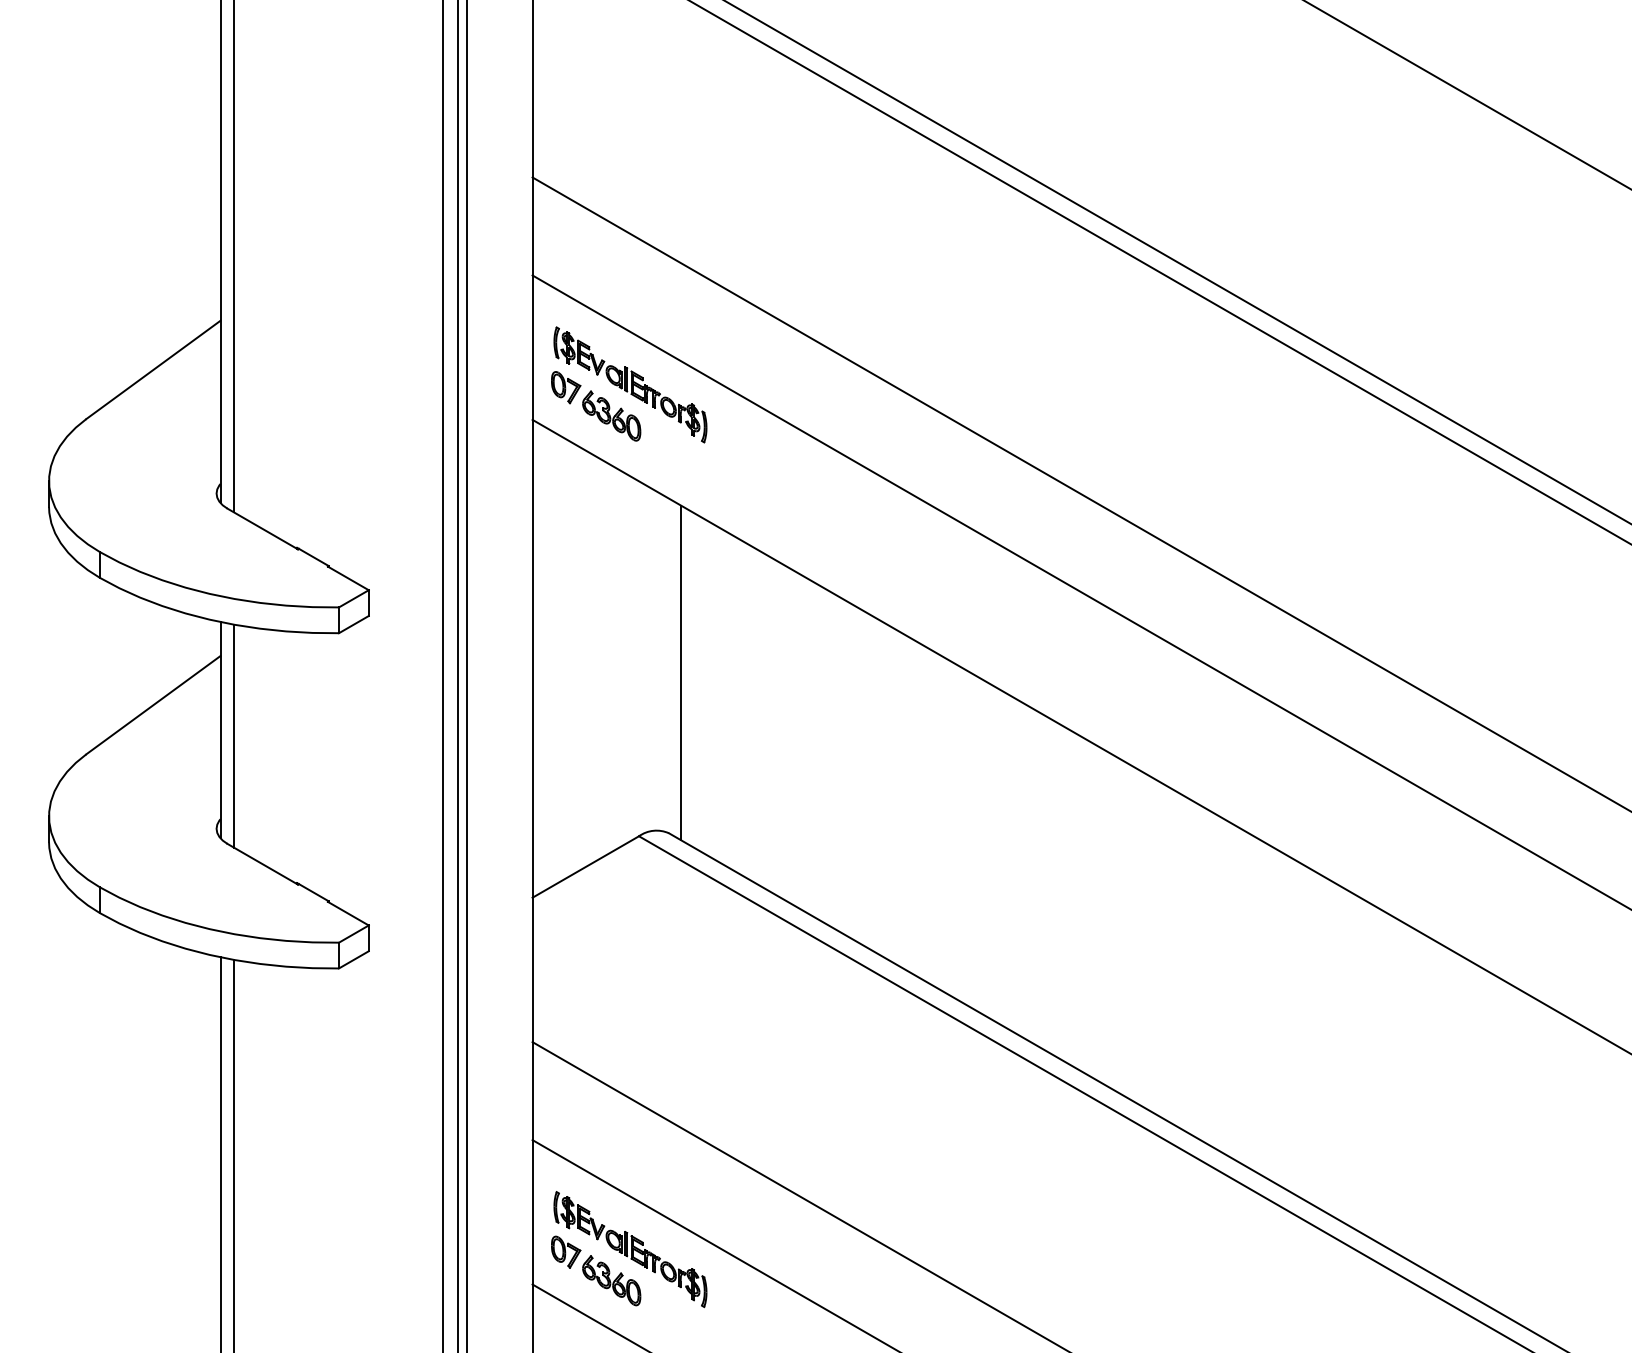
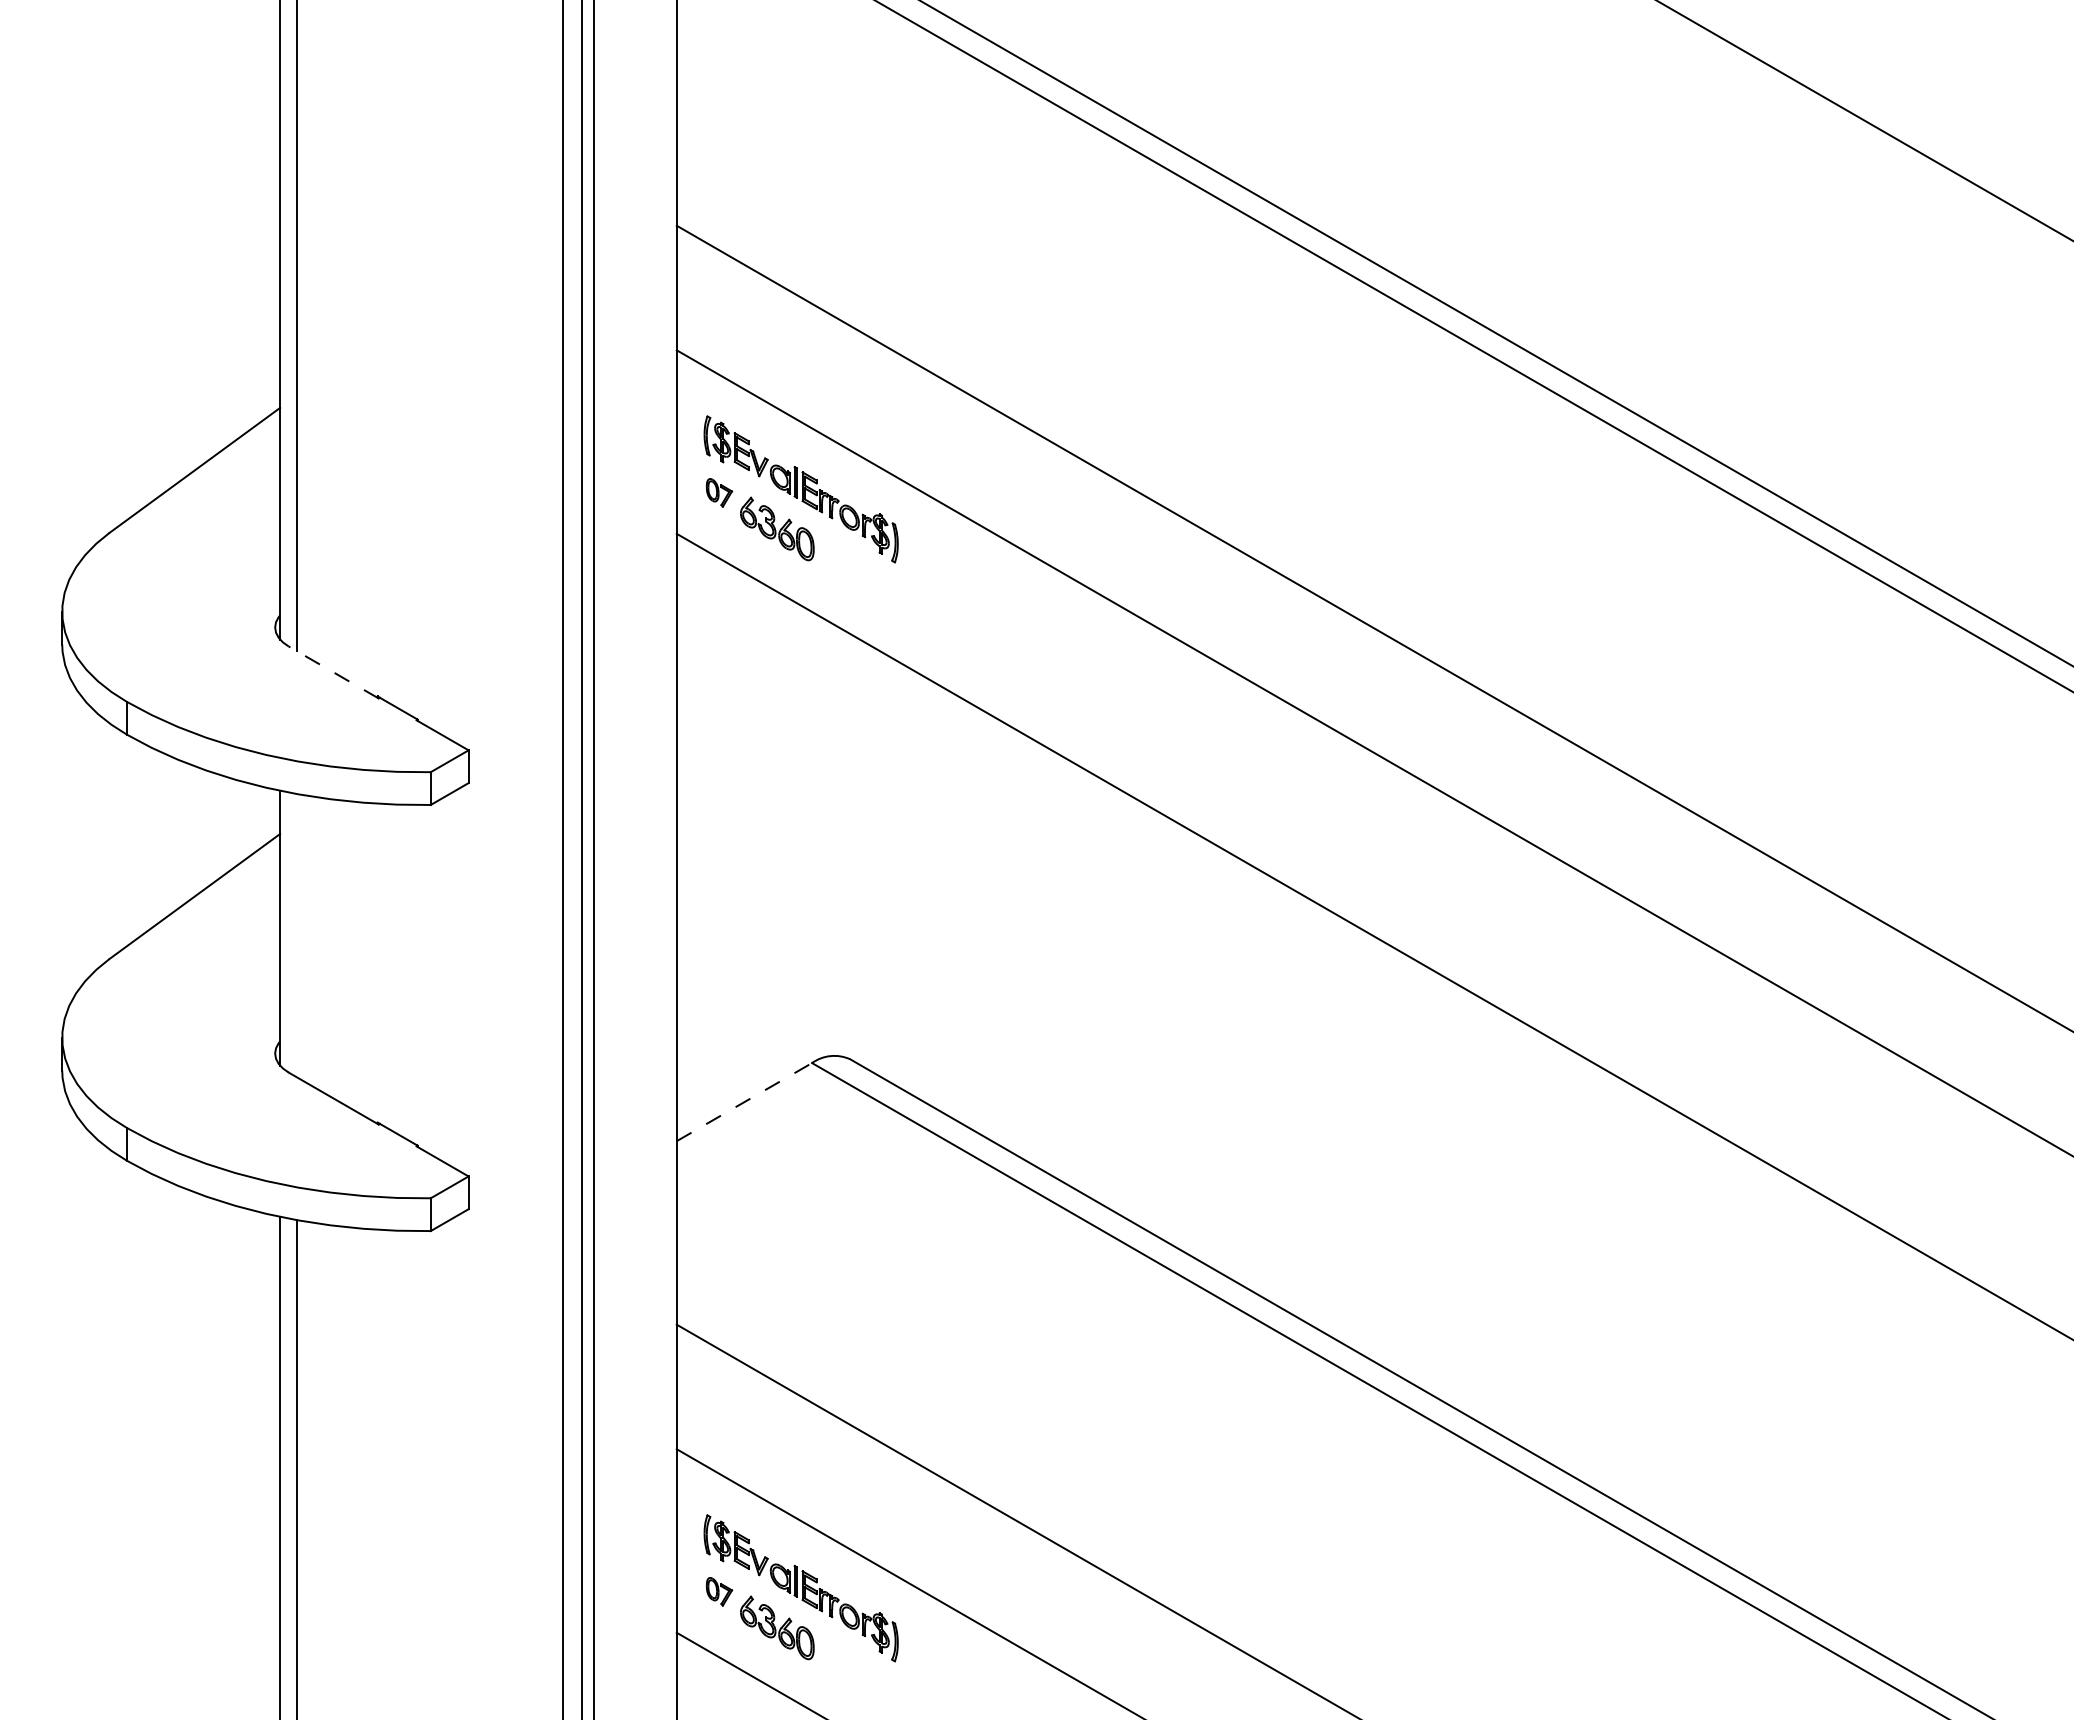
part: (566, 387) -> (719, 492), size x0.7
line: (262, 528) -> (333, 672), solid -> dashed
line: (681, 672) -> (866, 855), removed
line: (234, 735) -> (297, 935), removed
line: (585, 866) -> (744, 1101), solid -> dashed
part: (566, 1252) -> (719, 1591), size x0.7

